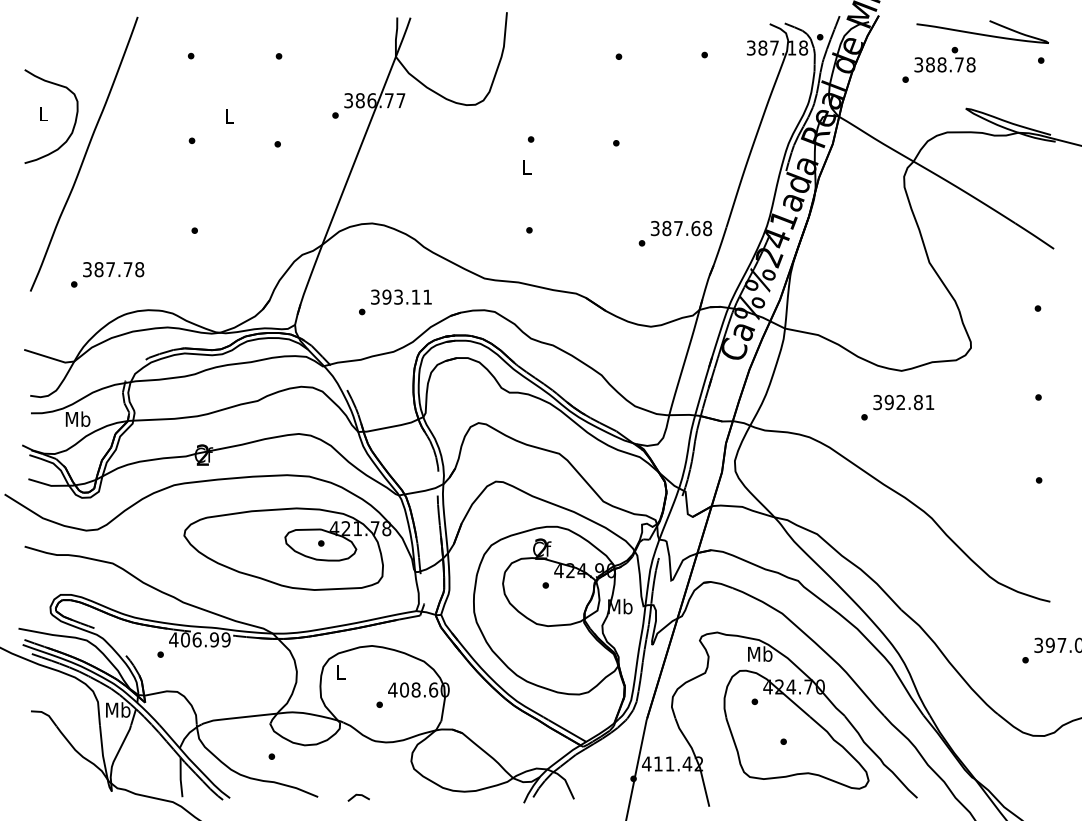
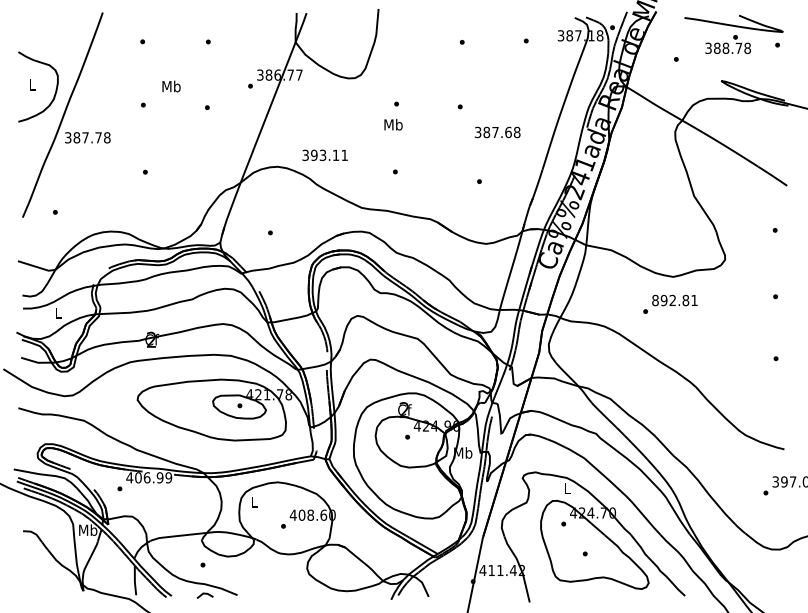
text: (944, 59) -> (727, 44), moved
text: (229, 115) -> (171, 86), L -> Mb
text: (526, 166) -> (393, 124), L -> Mb
text: (680, 228) -> (496, 132), moved
text: (113, 269) -> (87, 137), moved
text: (401, 296) -> (325, 154), moved
text: (877, 402) -> (655, 300), 392.81 -> 892.81
text: (77, 418) -> (57, 312), Mb -> L
text: (760, 653) -> (567, 487), Mb -> L
line: (358, 795) -> (204, 594), moved

